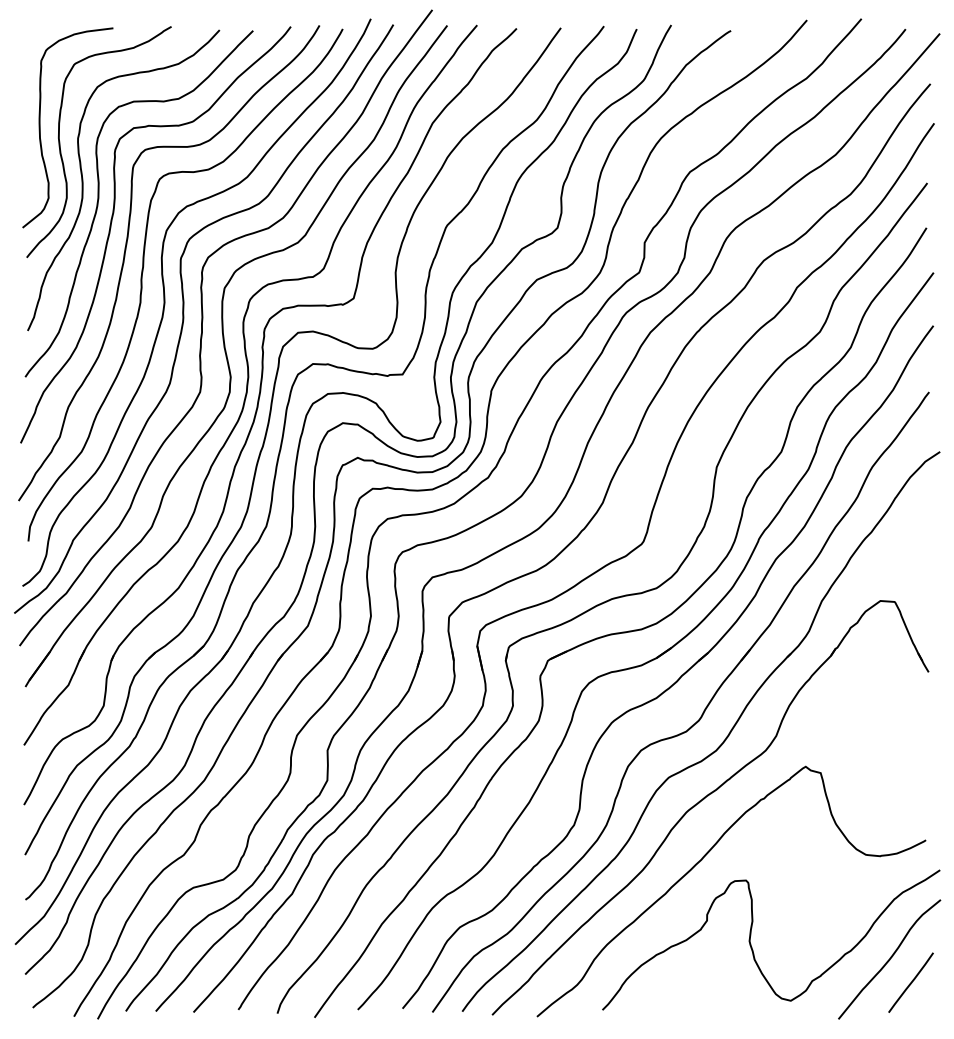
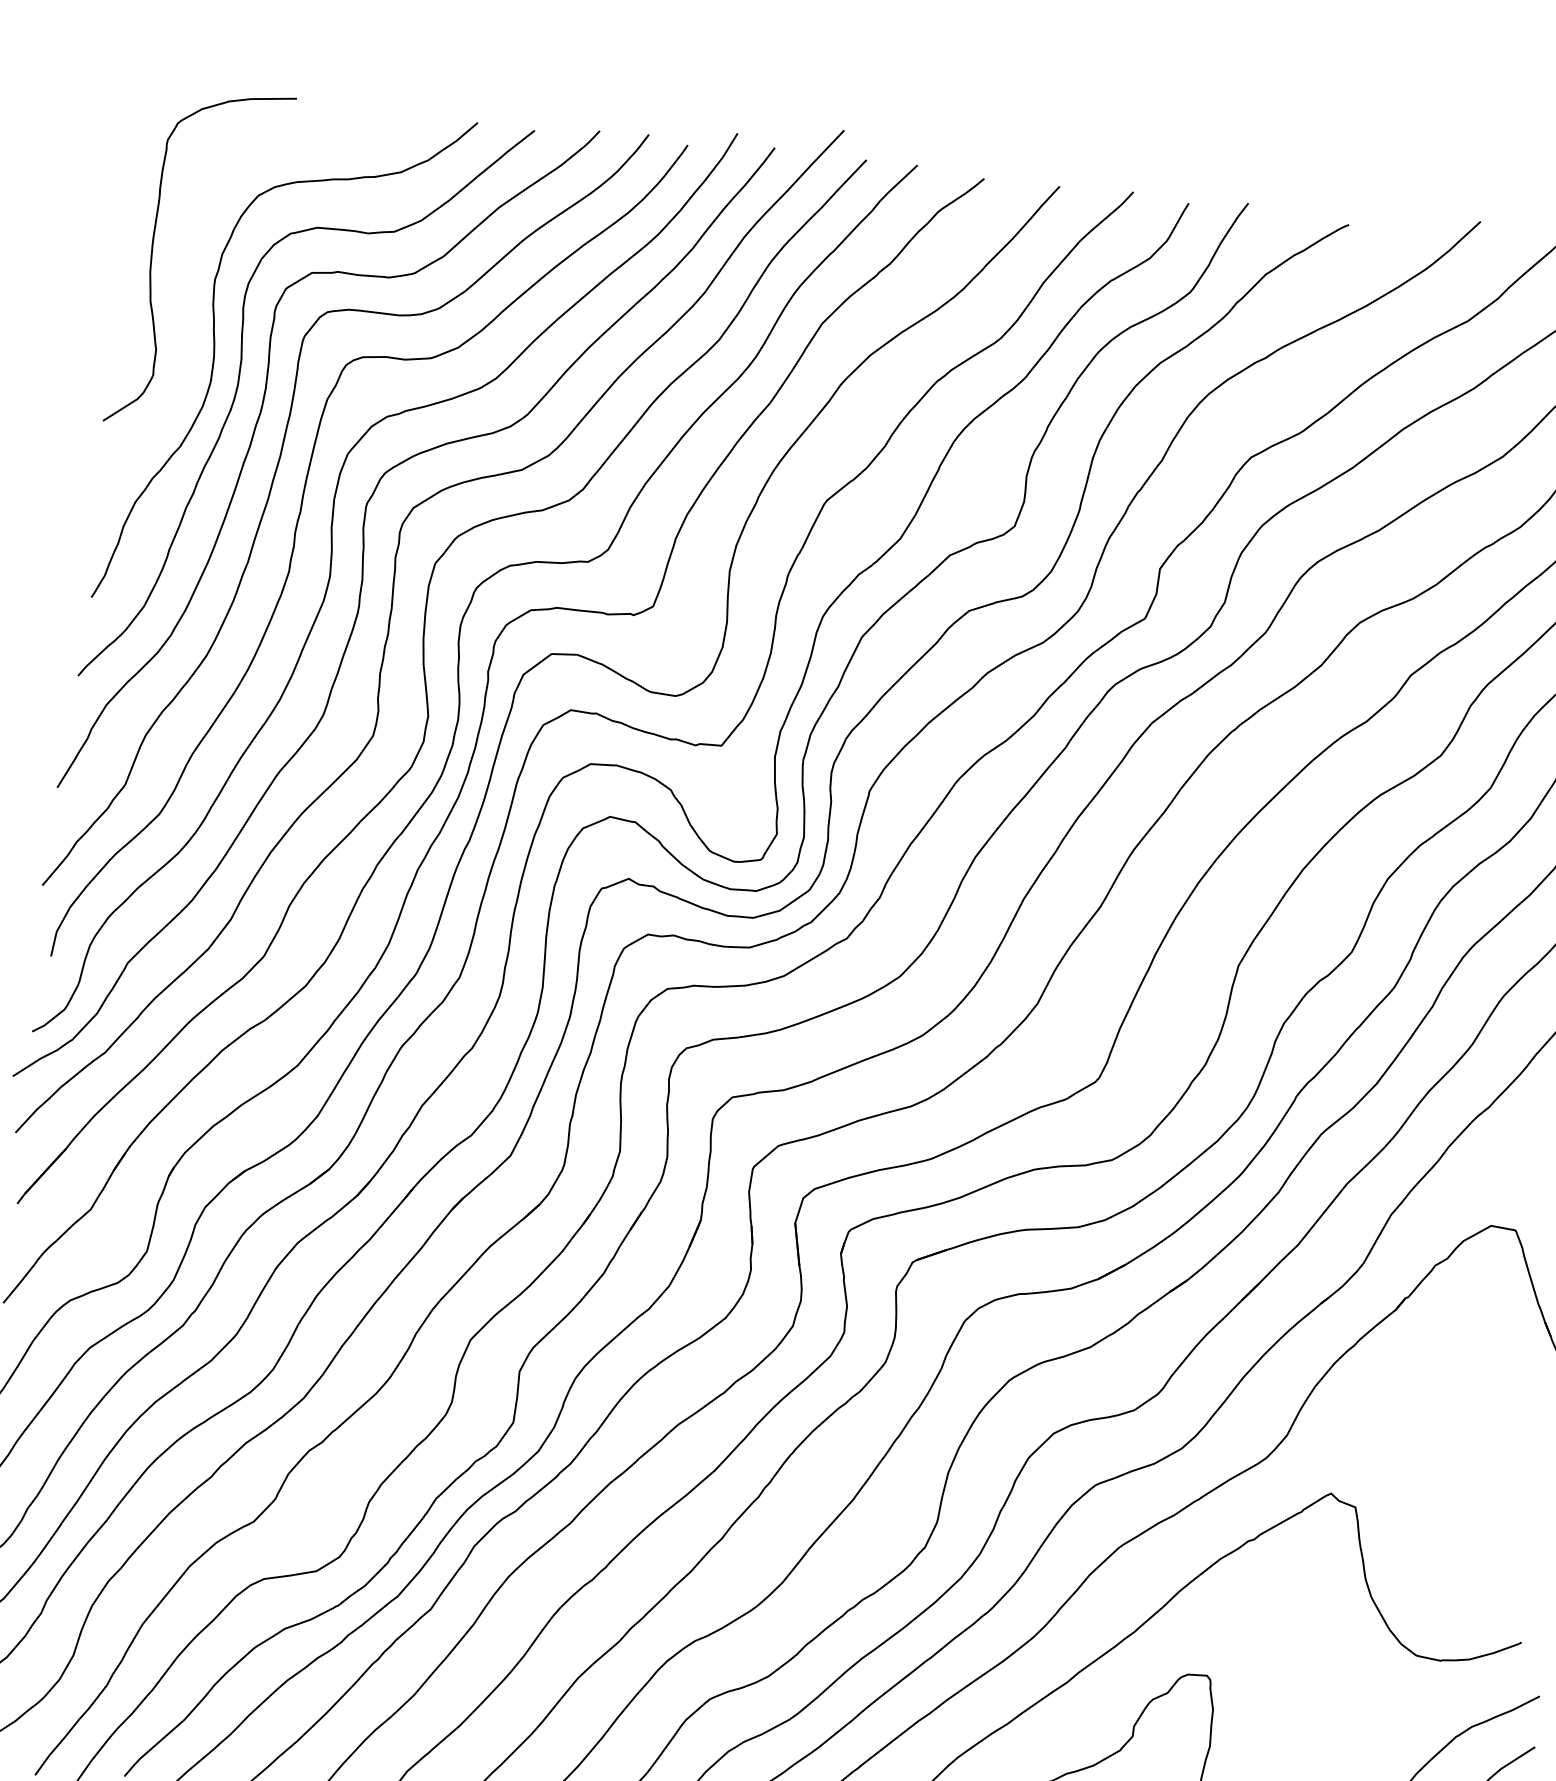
curve: (60, 141) -> (184, 281), removed

